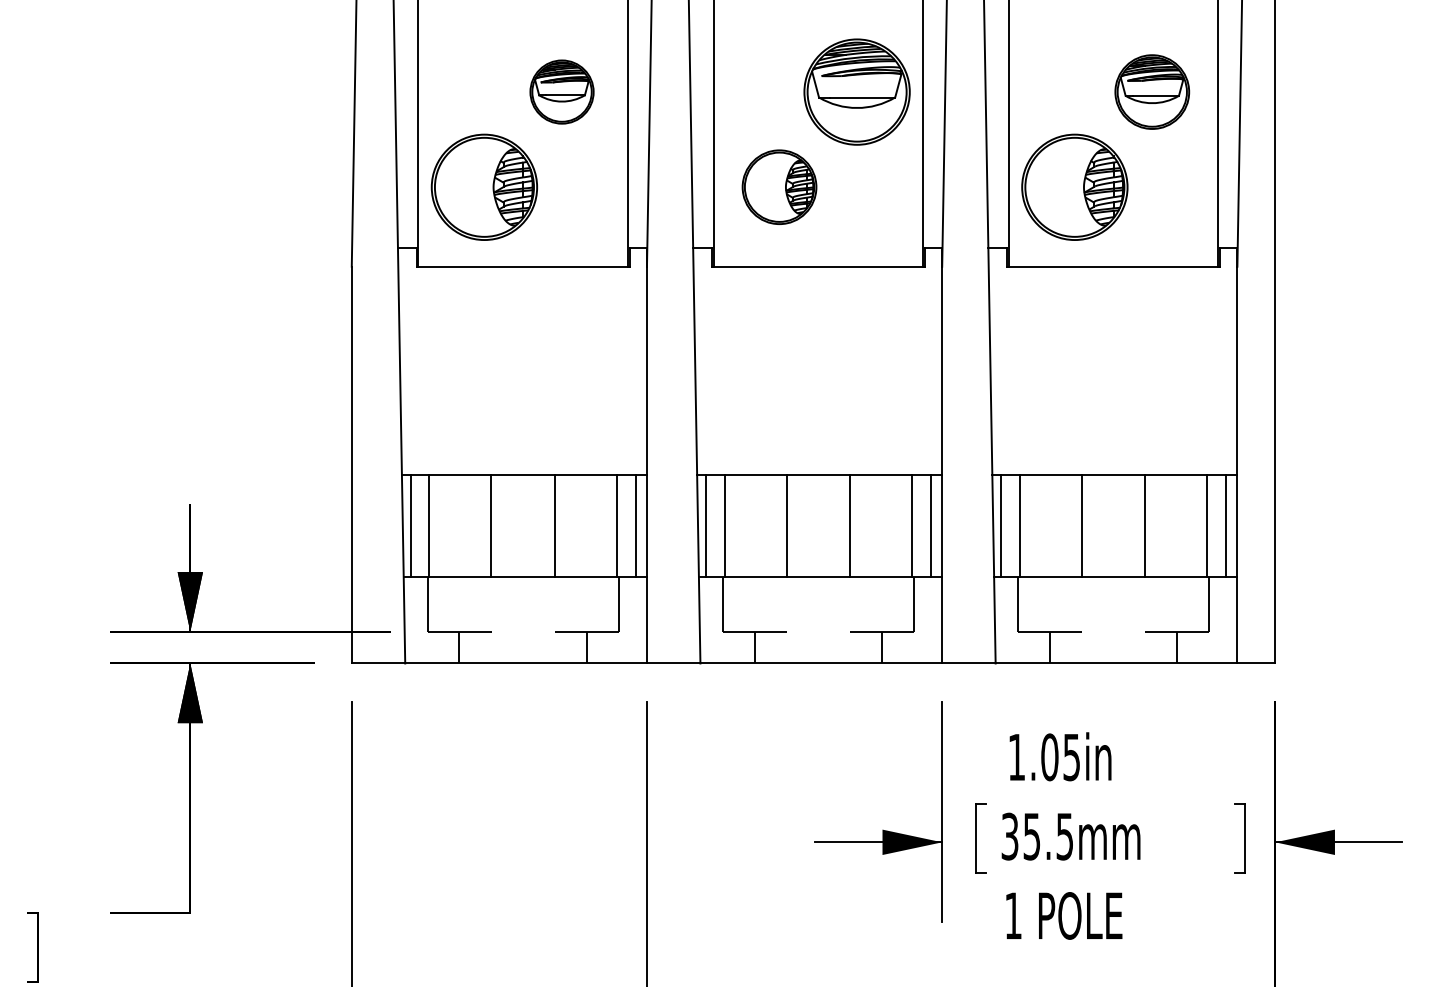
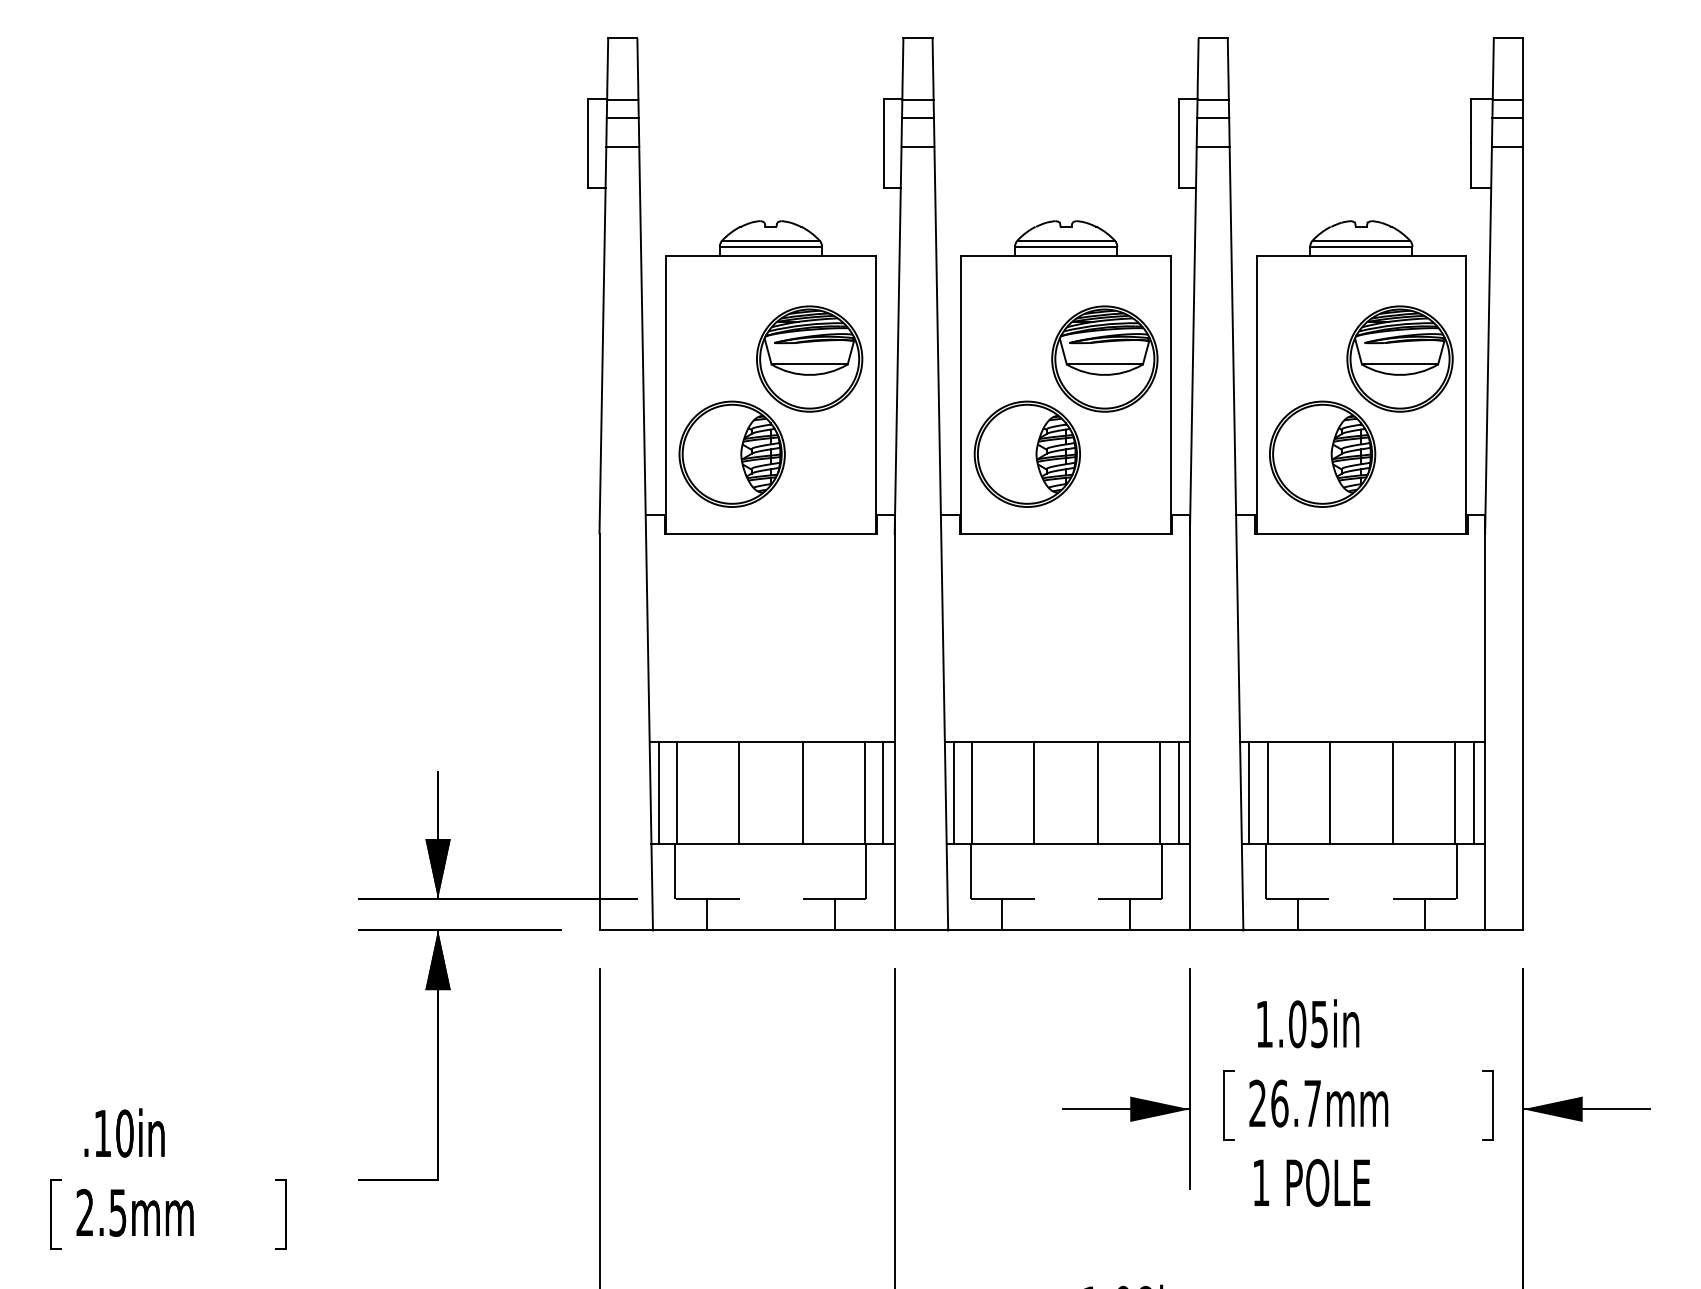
part: (561, 91) -> (809, 358), size x1.67
part: (1151, 91) -> (1399, 358), size x1.43
part: (778, 186) -> (1026, 453), size x1.43
text: (1036, 836) -> (1284, 1103), 35.5mm -> 26.7mm

